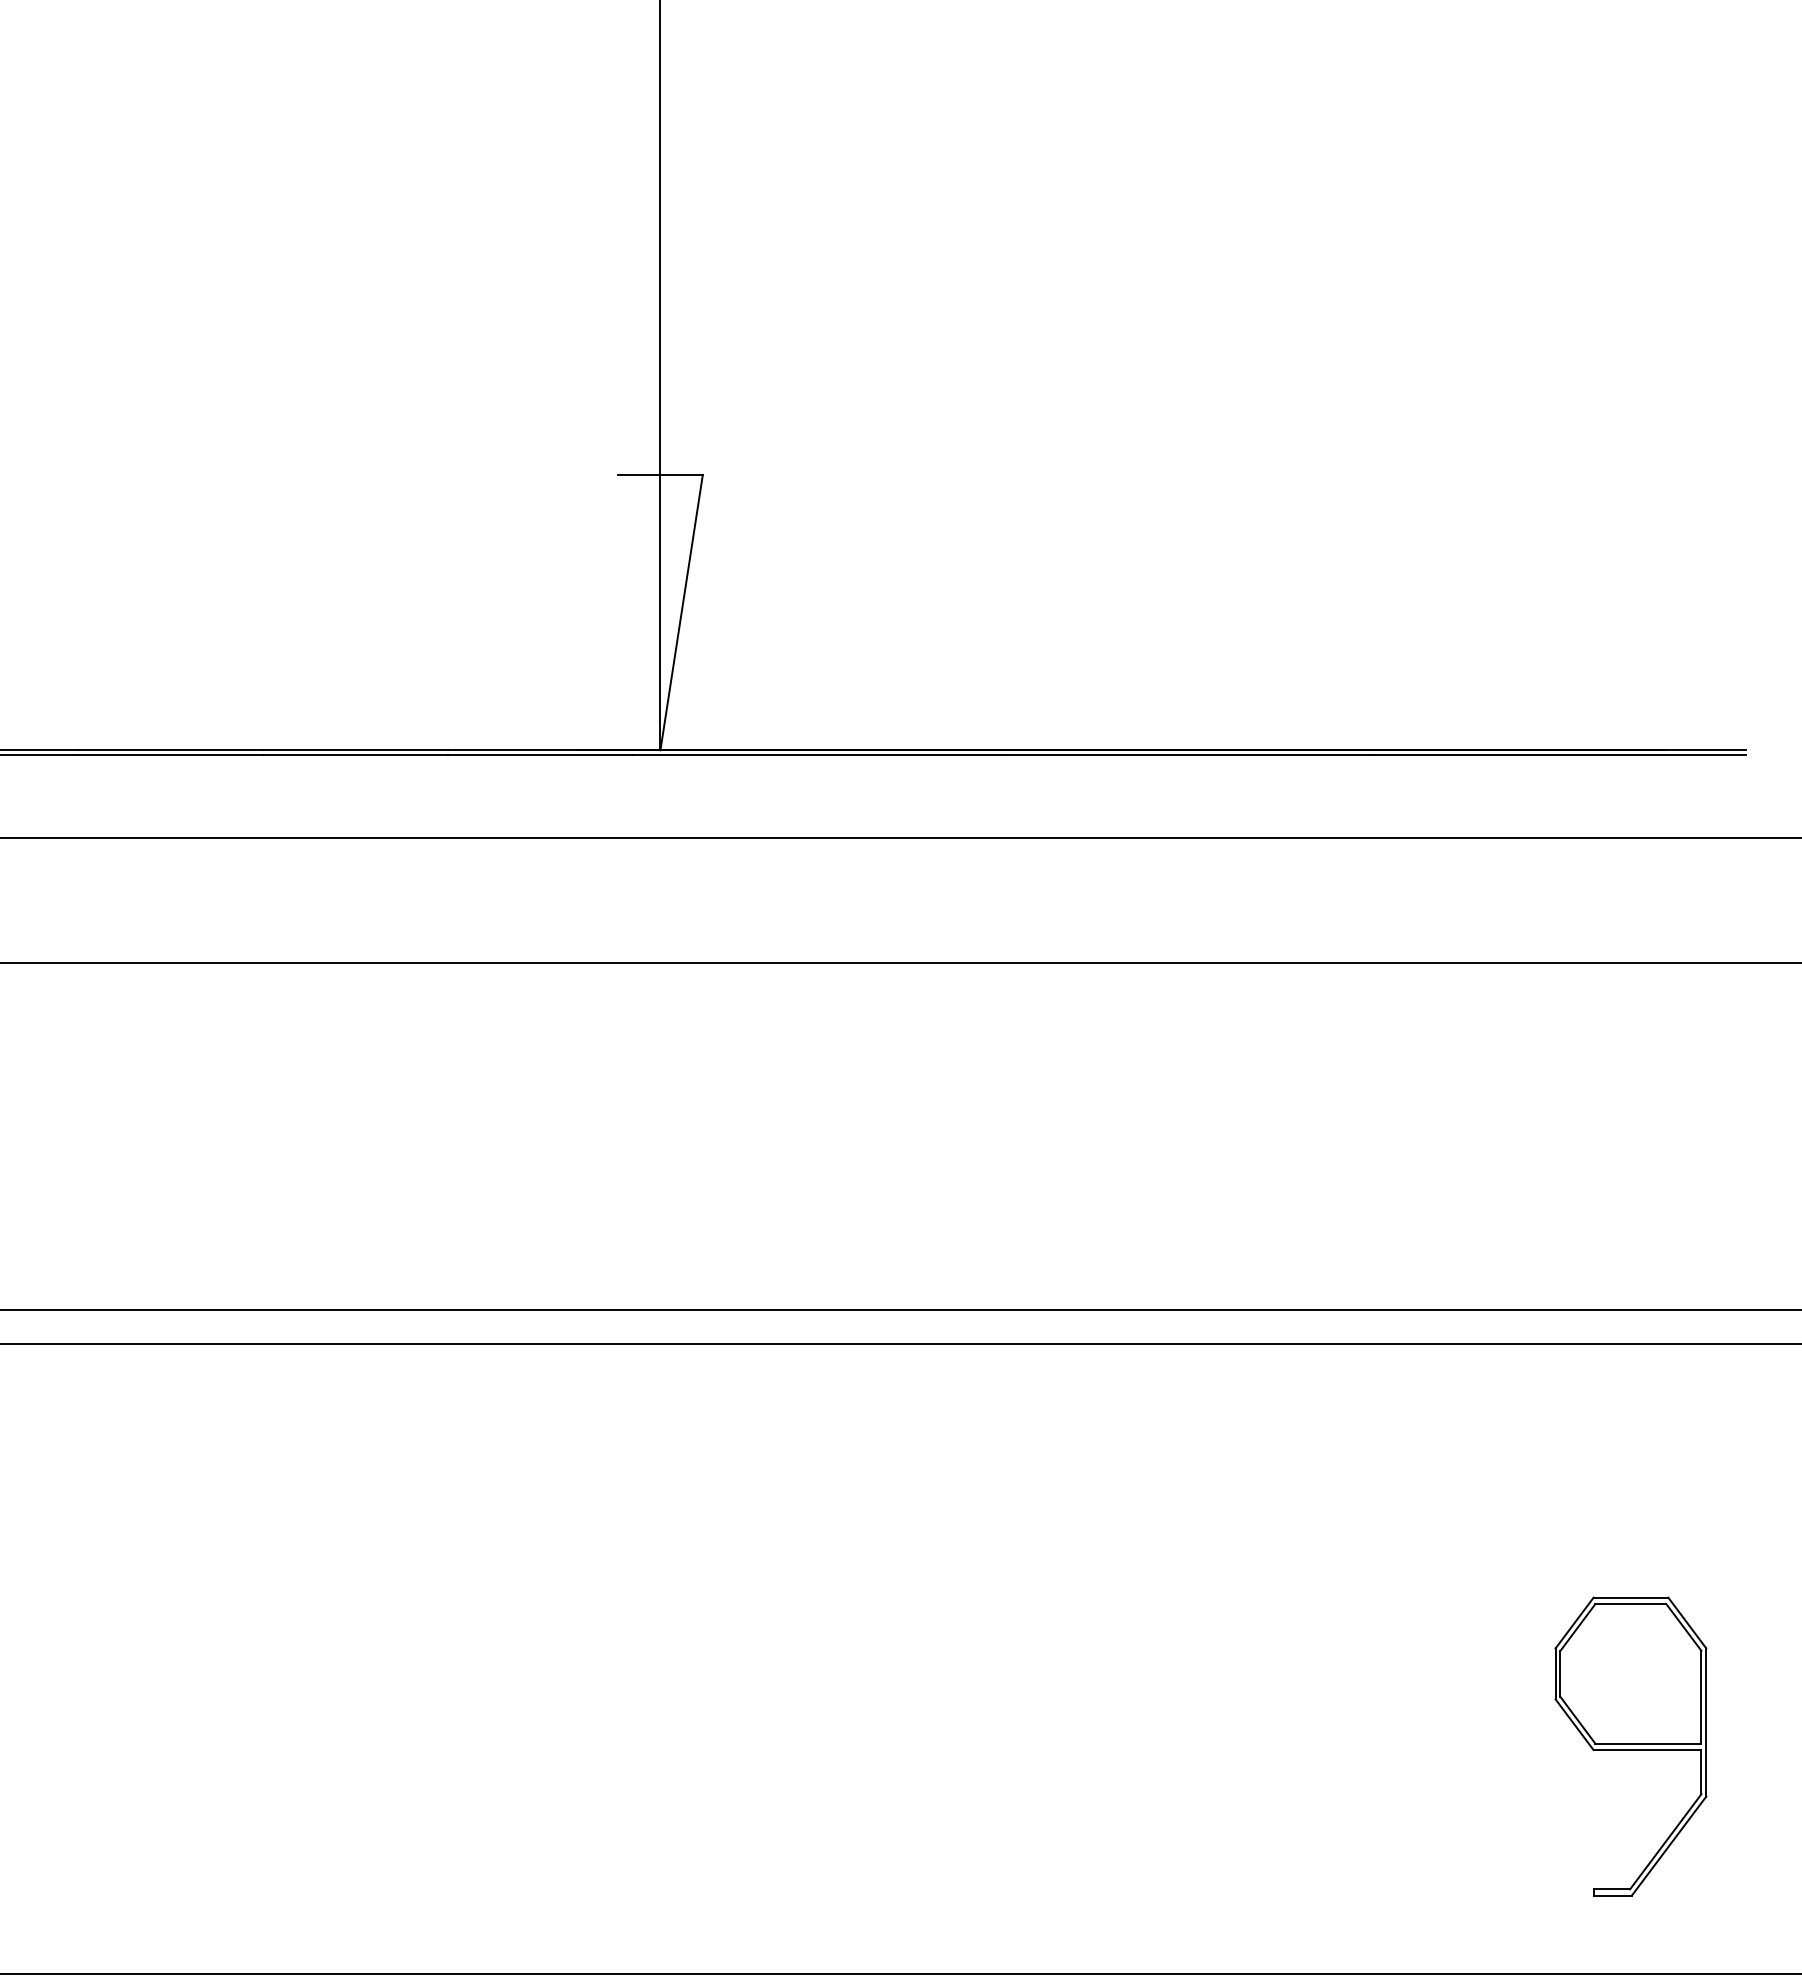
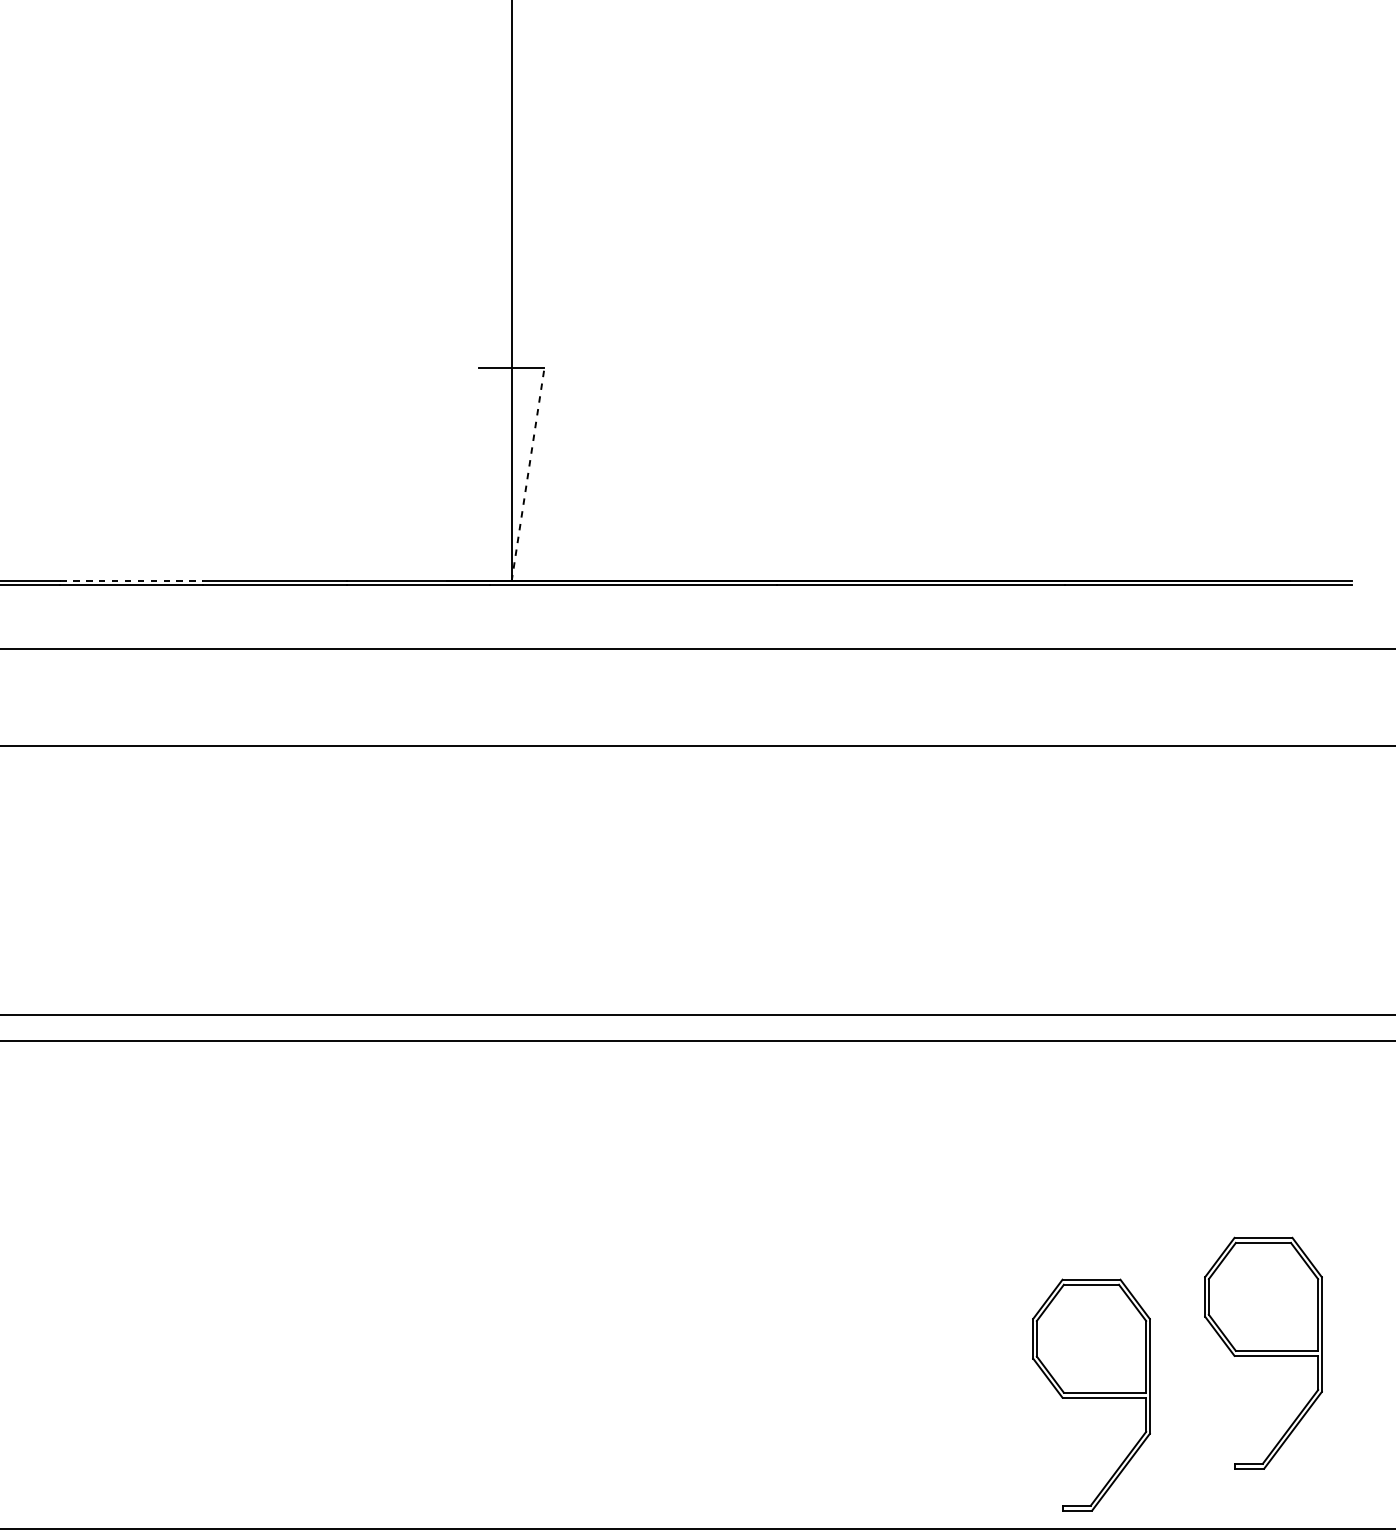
line: (681, 612) -> (527, 474), solid -> dashed
line: (170, 750) -> (132, 581), solid -> dashed
part: (1408, 1800) -> (1091, 1395), added

